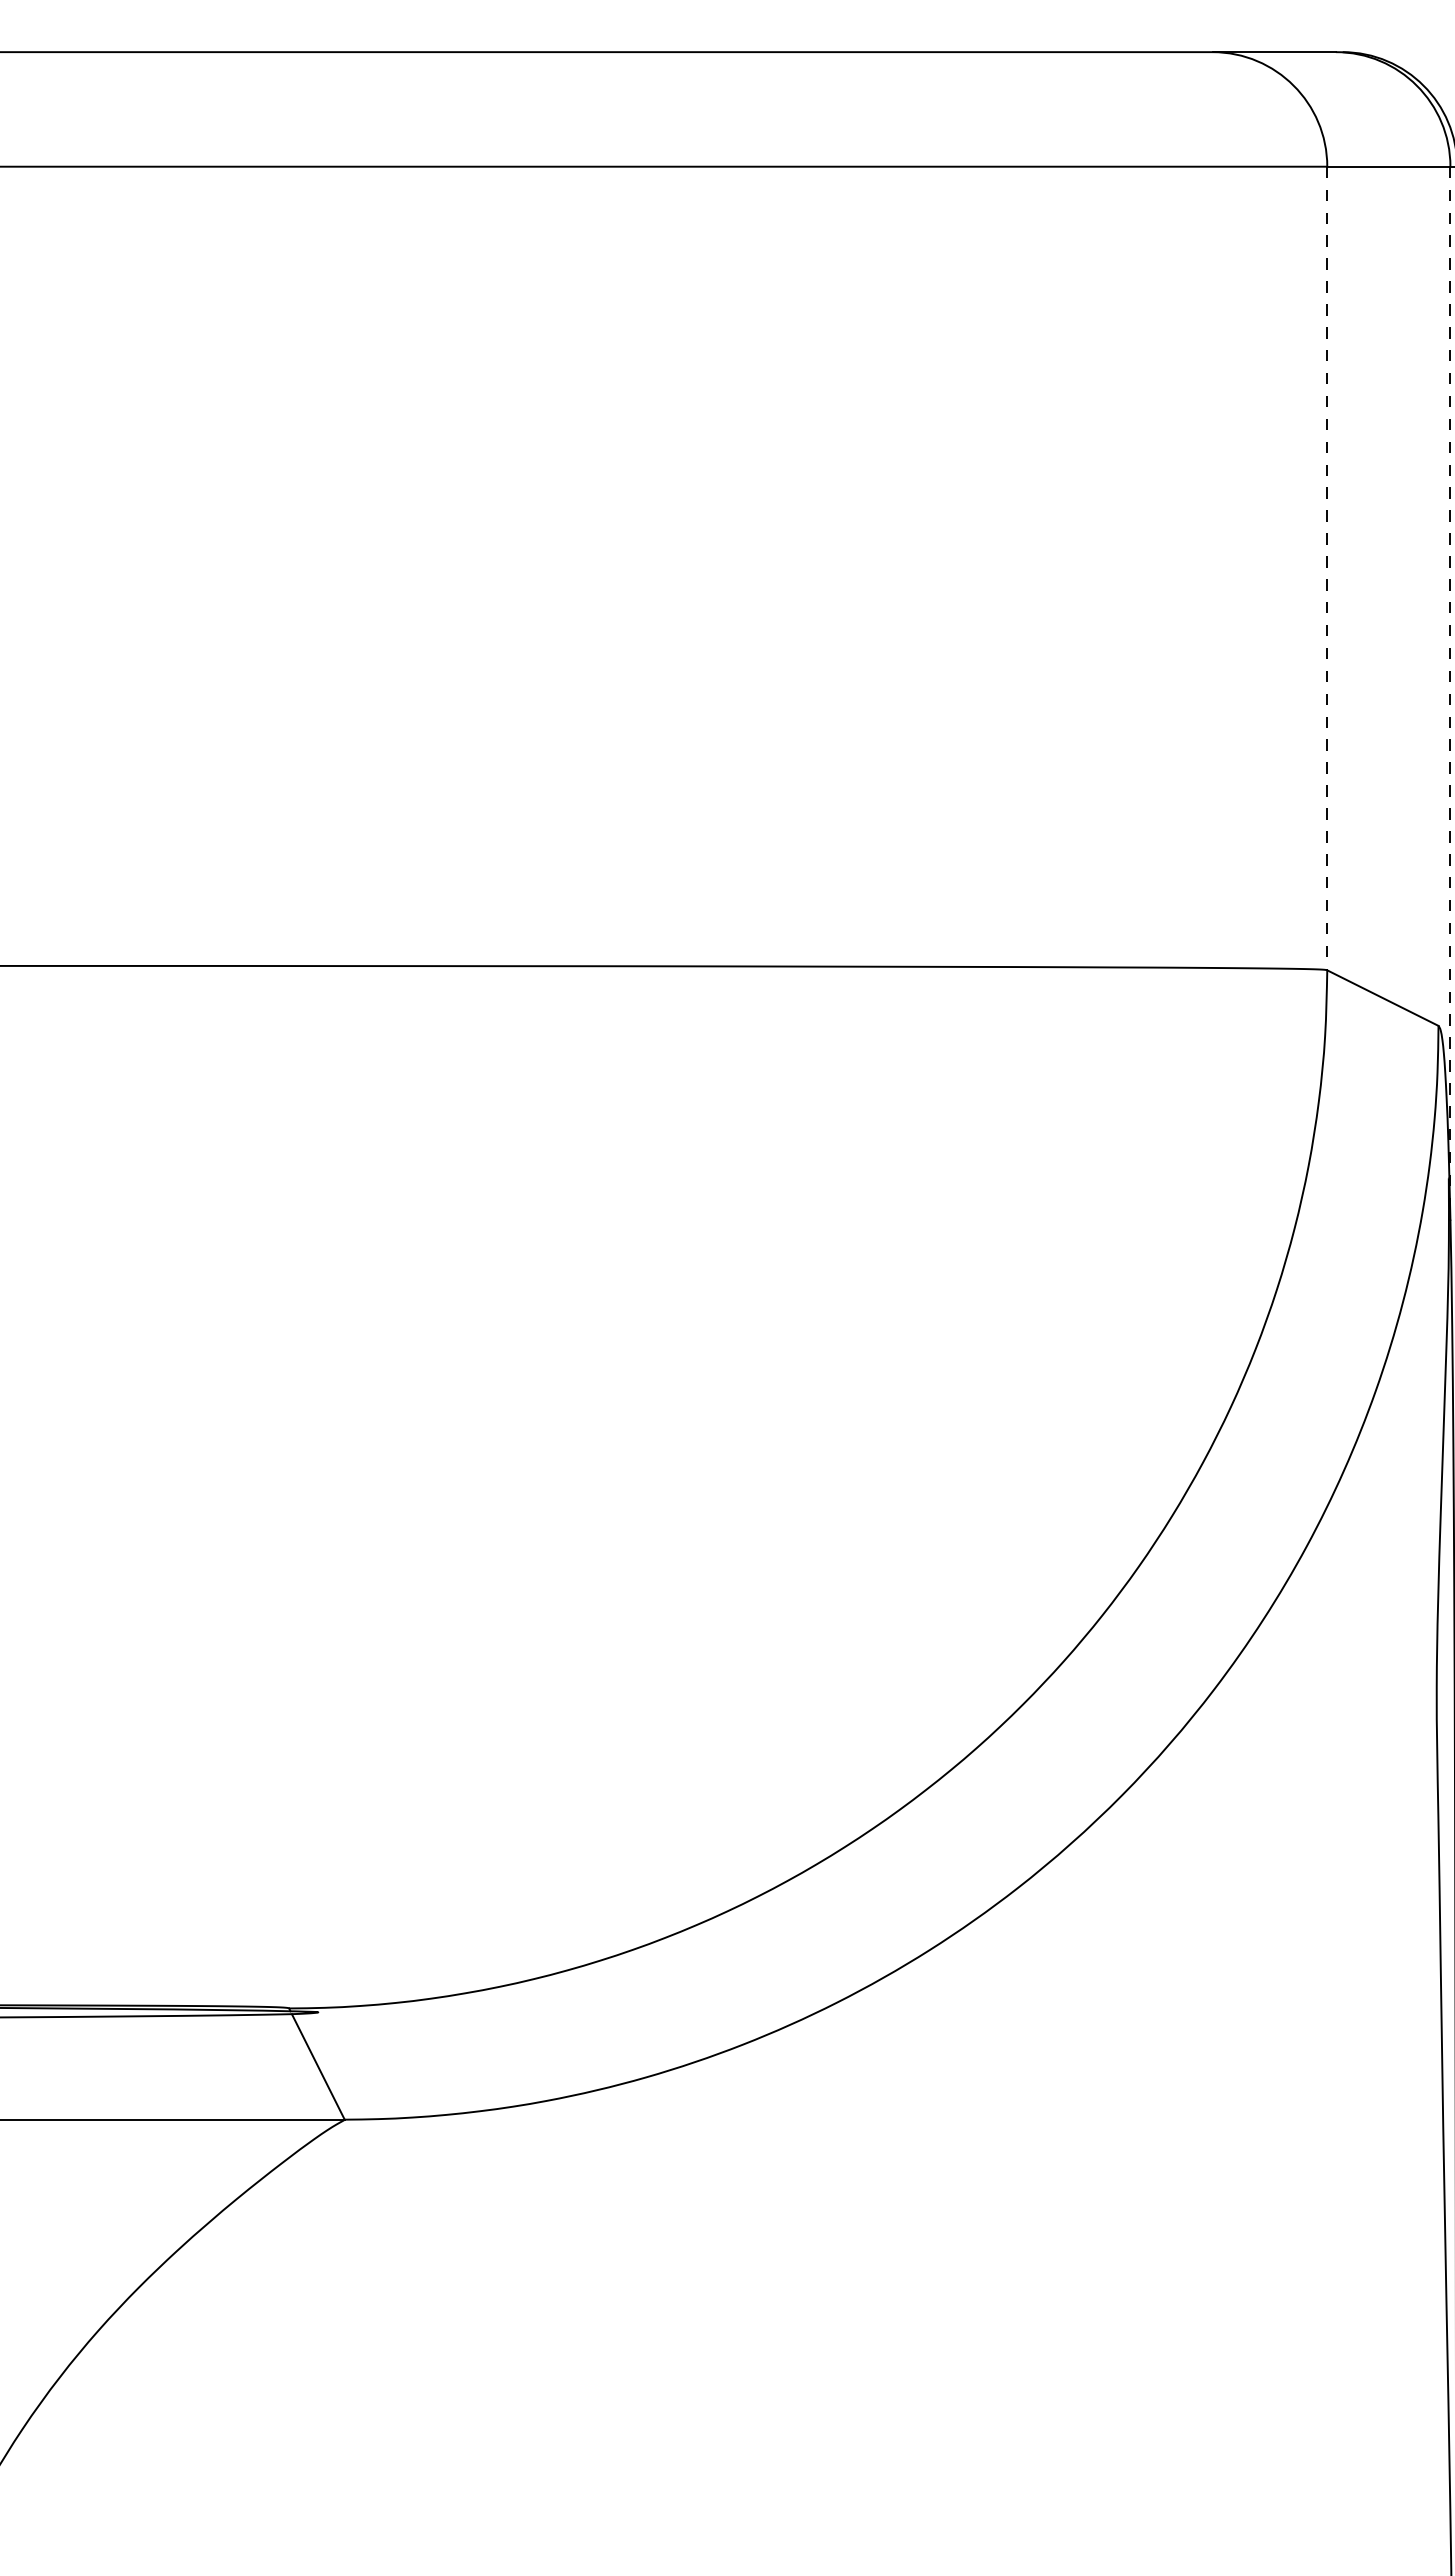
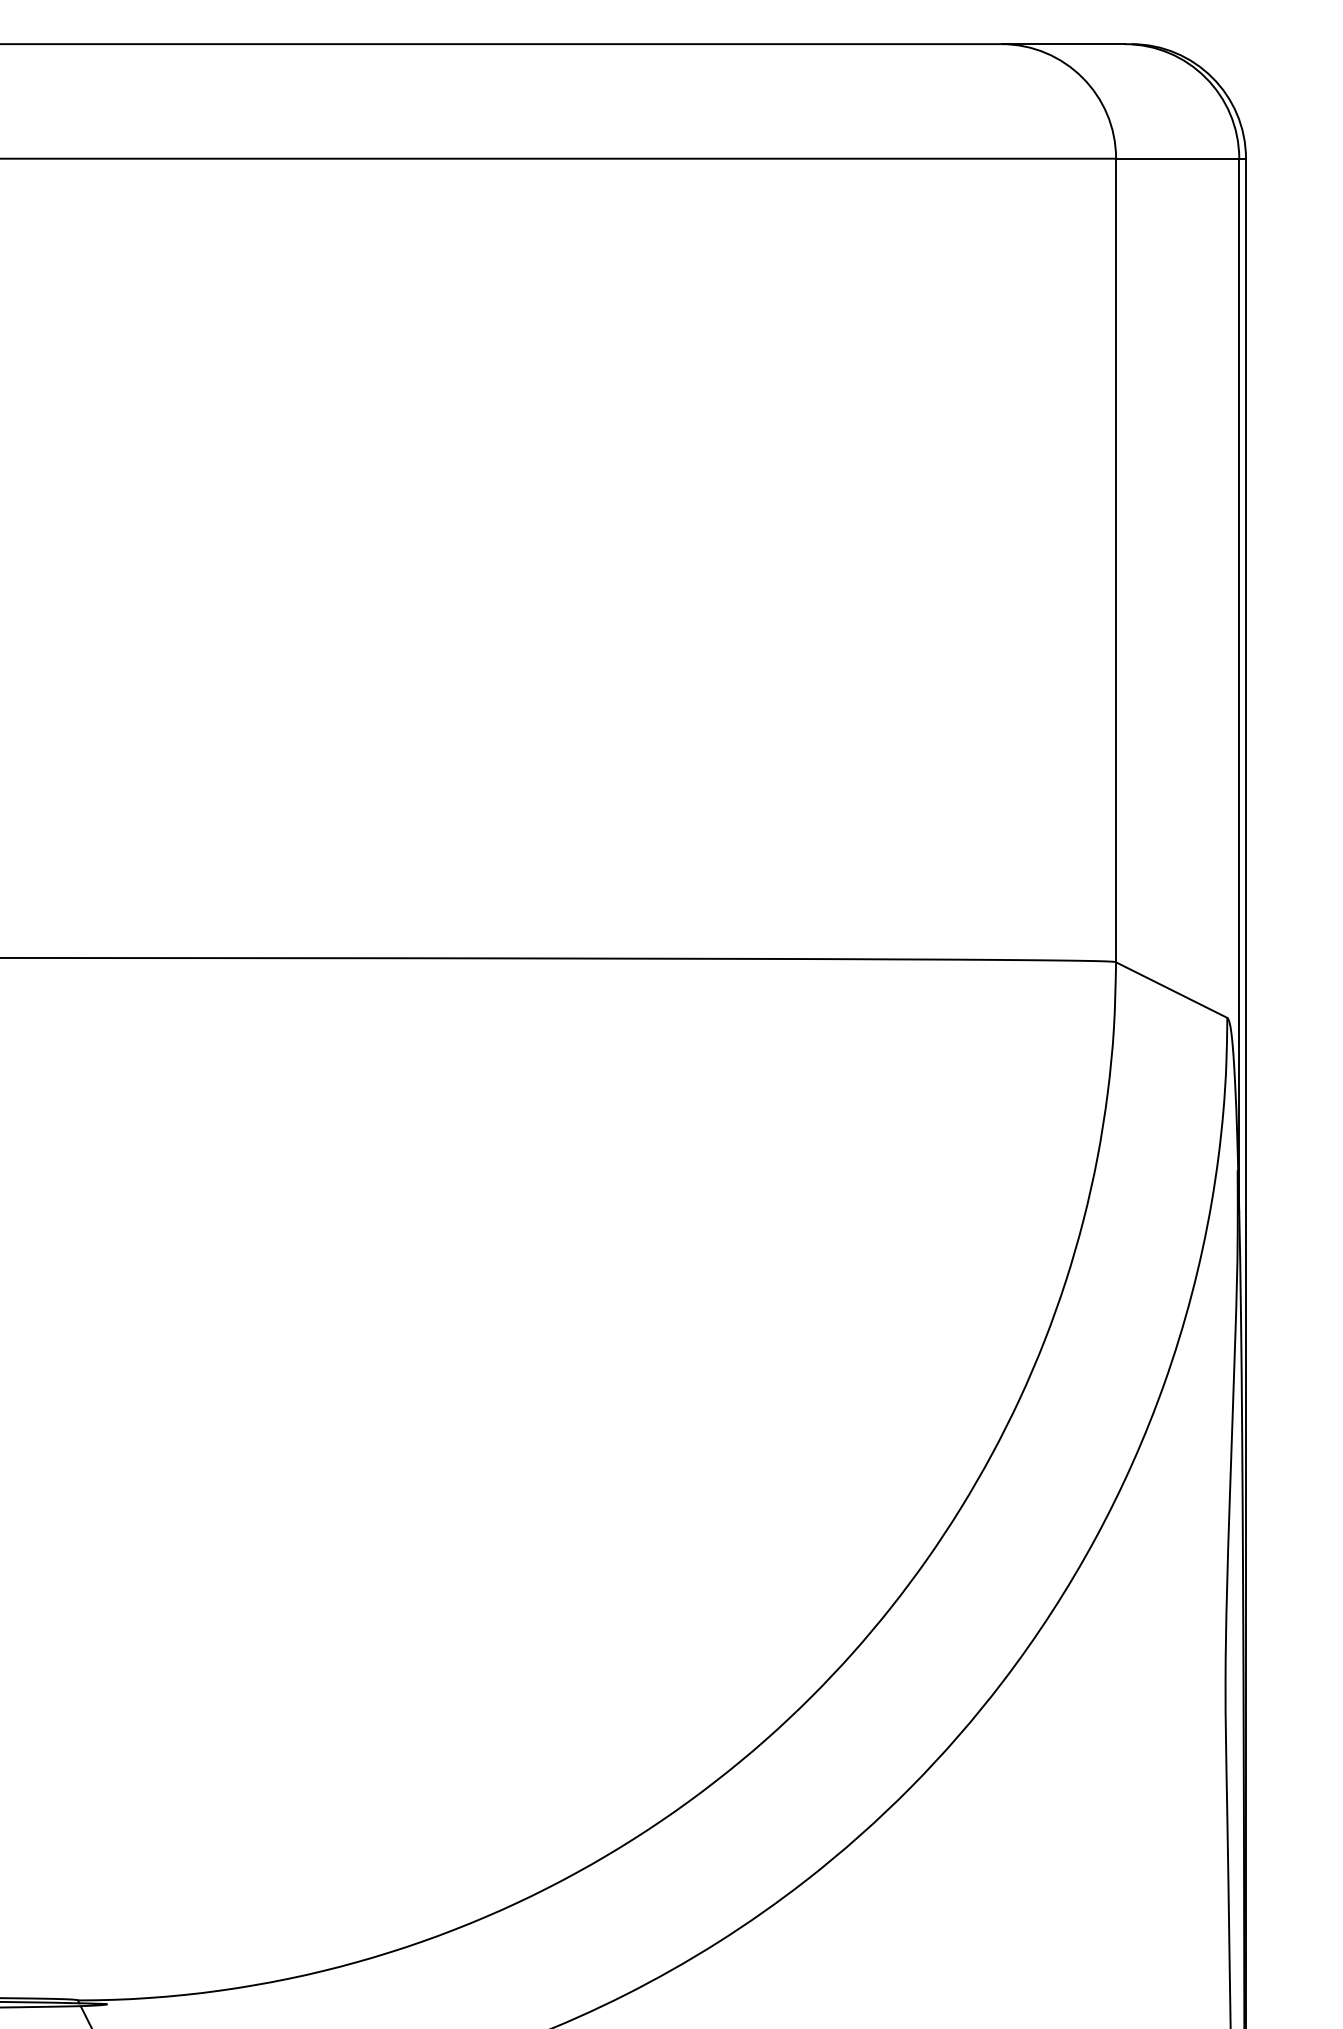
line: (1327, 568) -> (1116, 560), dashed -> solid
line: (1450, 693) -> (1239, 685), dashed -> solid

